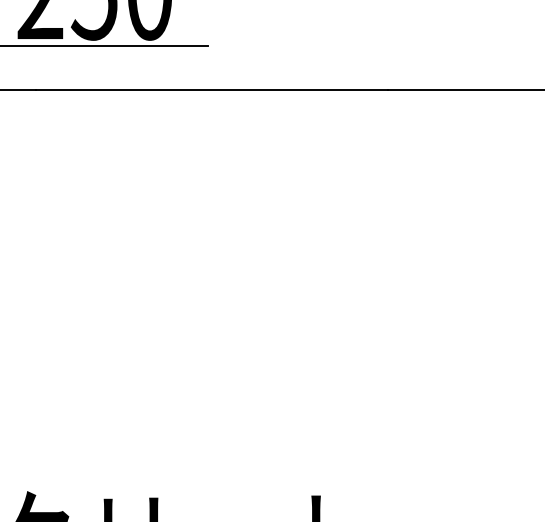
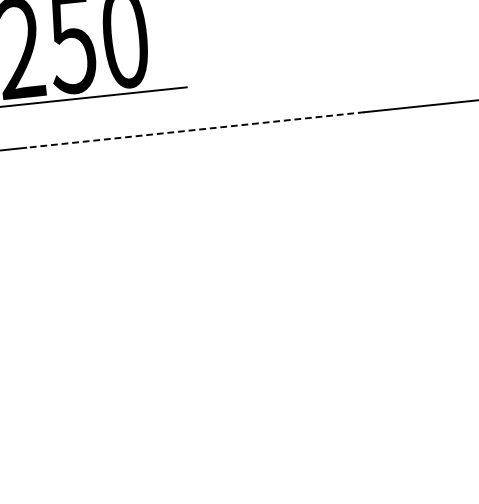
line: (212, 90) -> (195, 129), solid -> dashed

